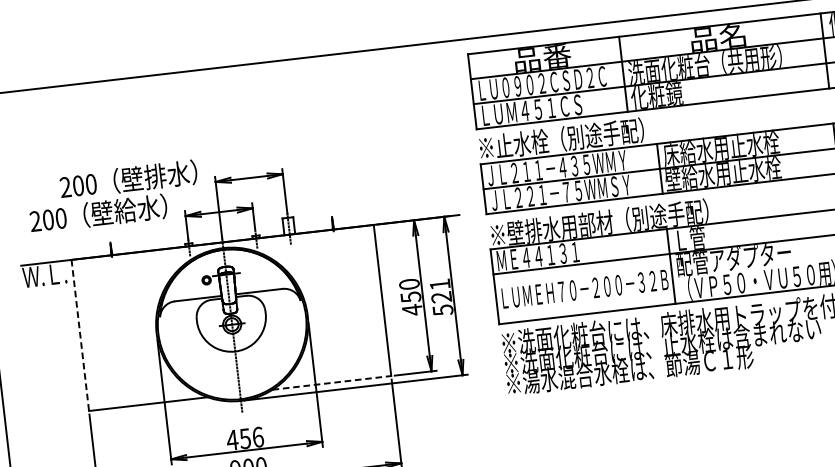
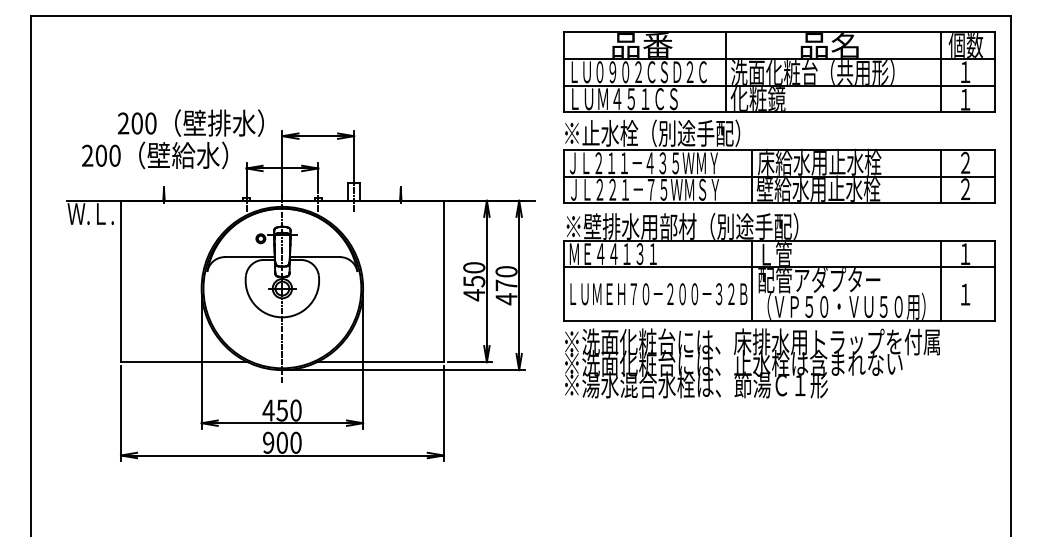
text: (441, 297) -> (506, 285), 521 -> 470
line: (79, 335) -> (120, 281), dashed -> solid
line: (331, 383) -> (380, 362), dashed -> solid
text: (257, 437) -> (295, 410), 456 -> 450

